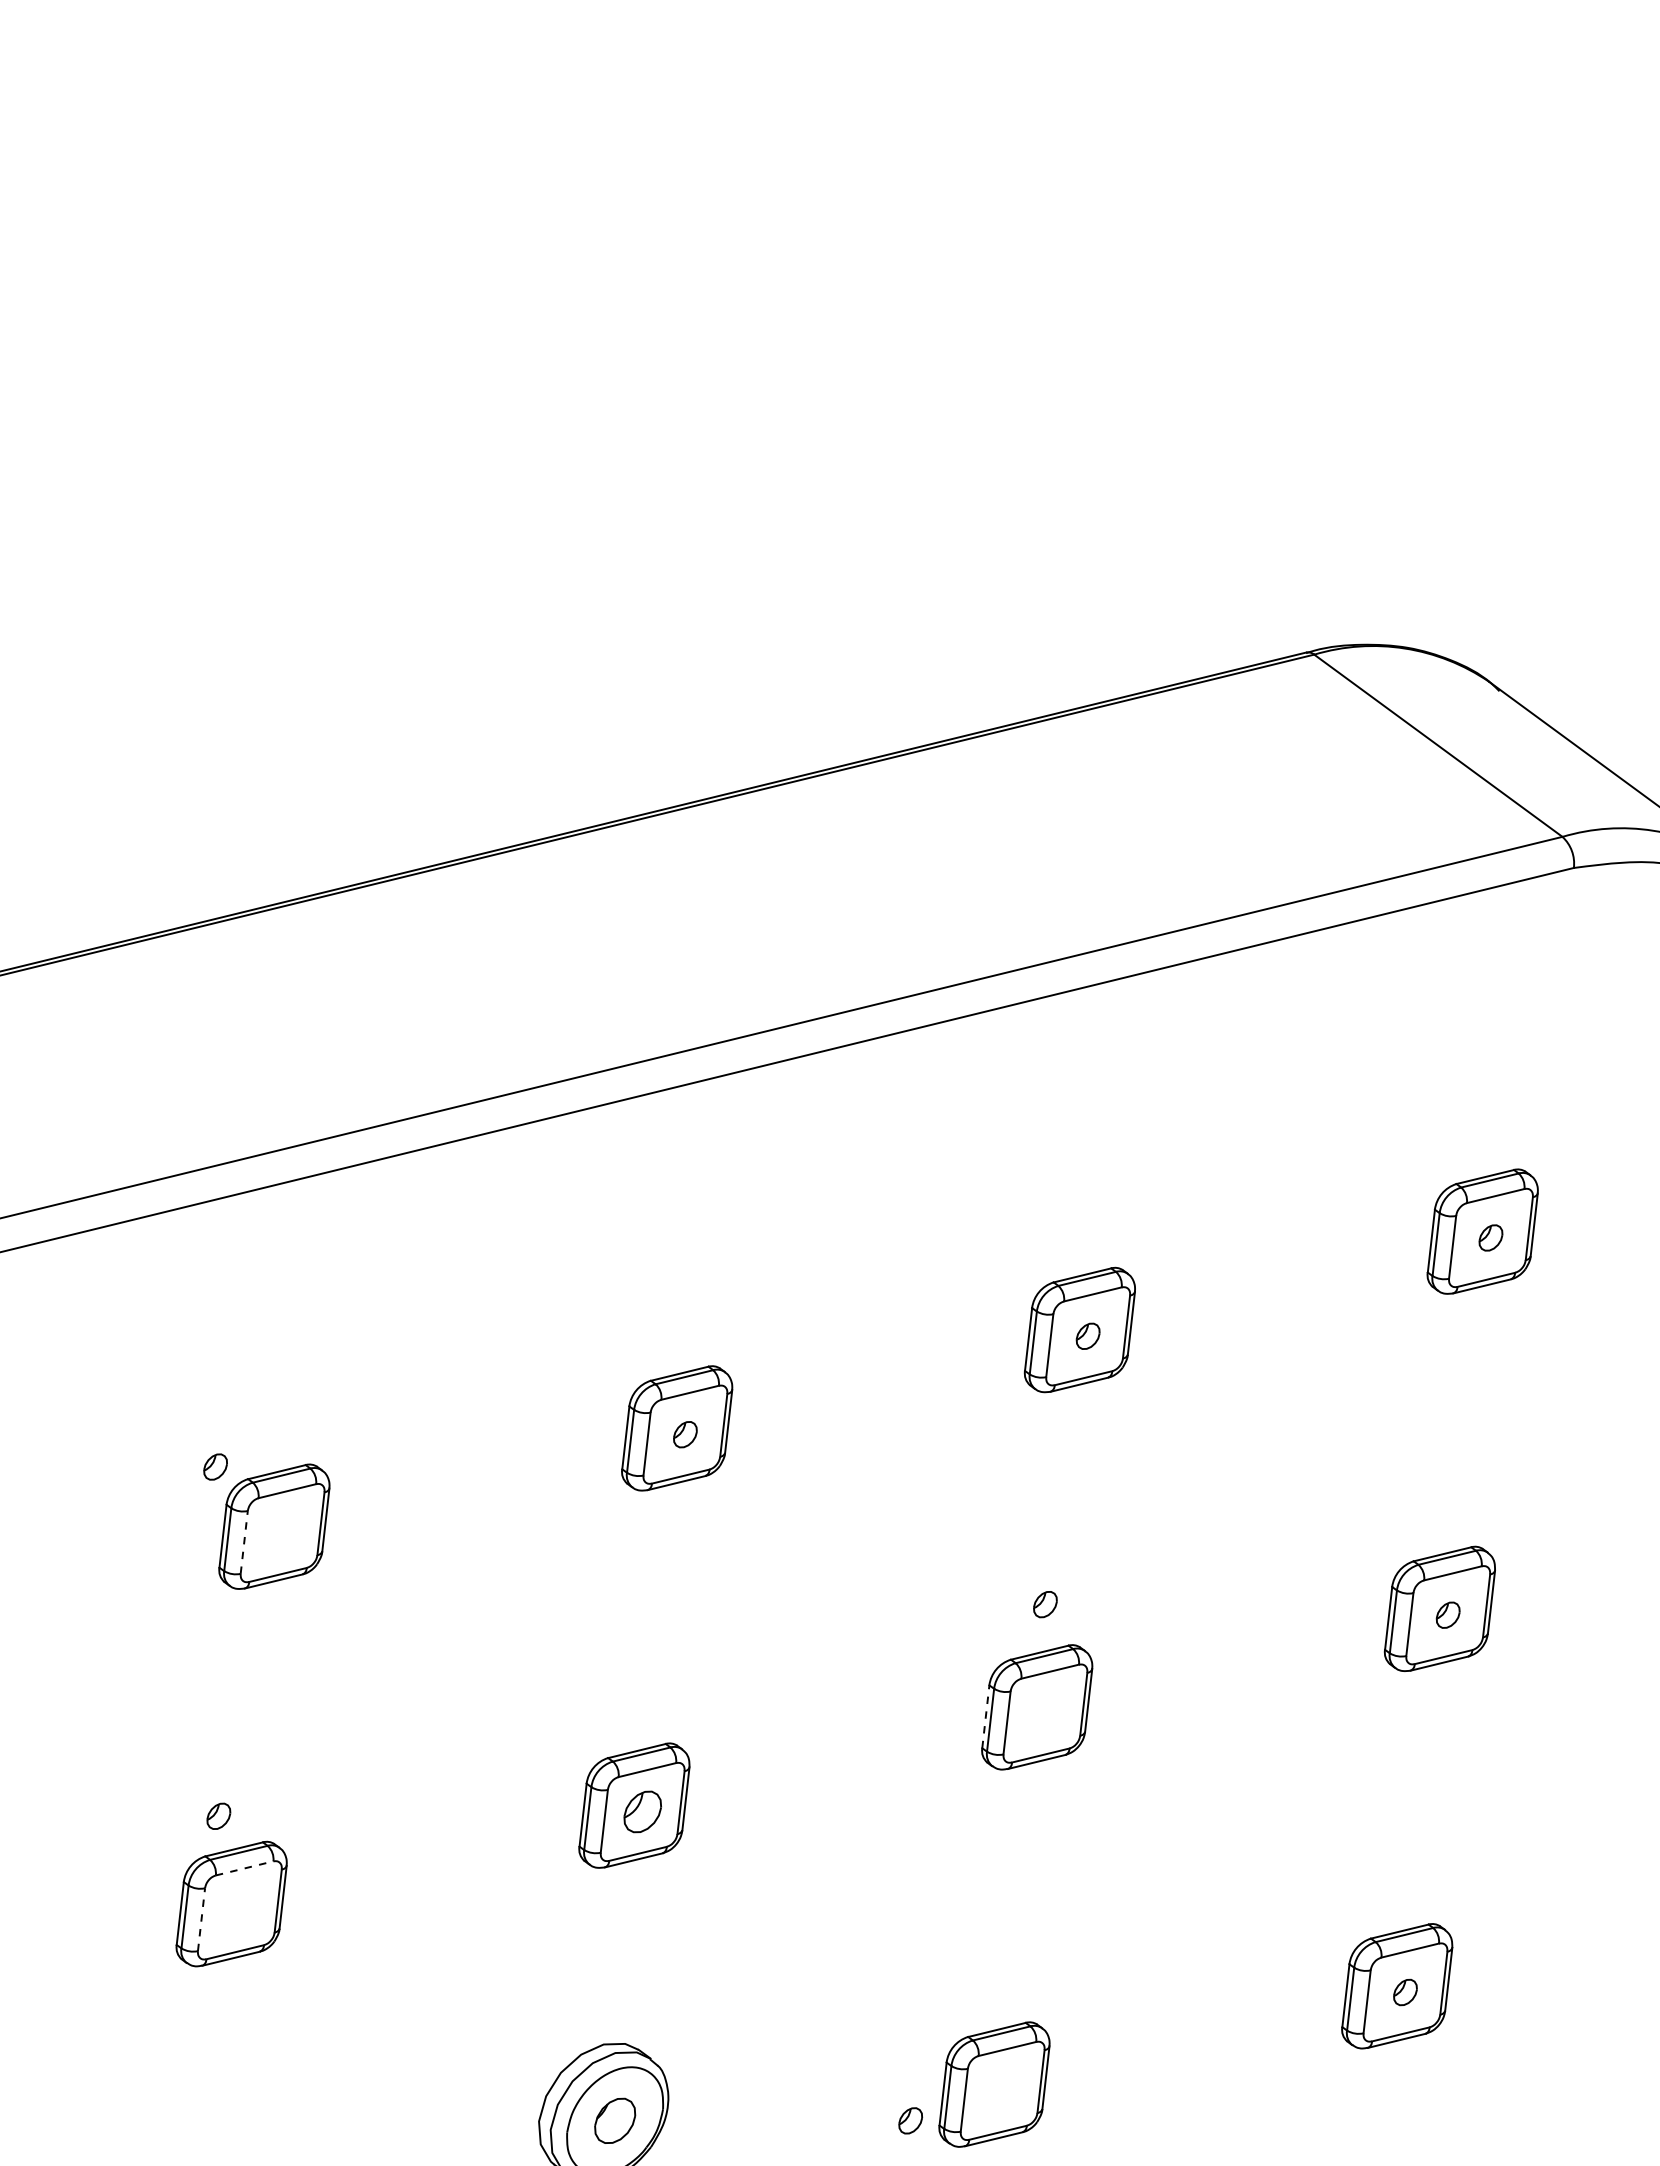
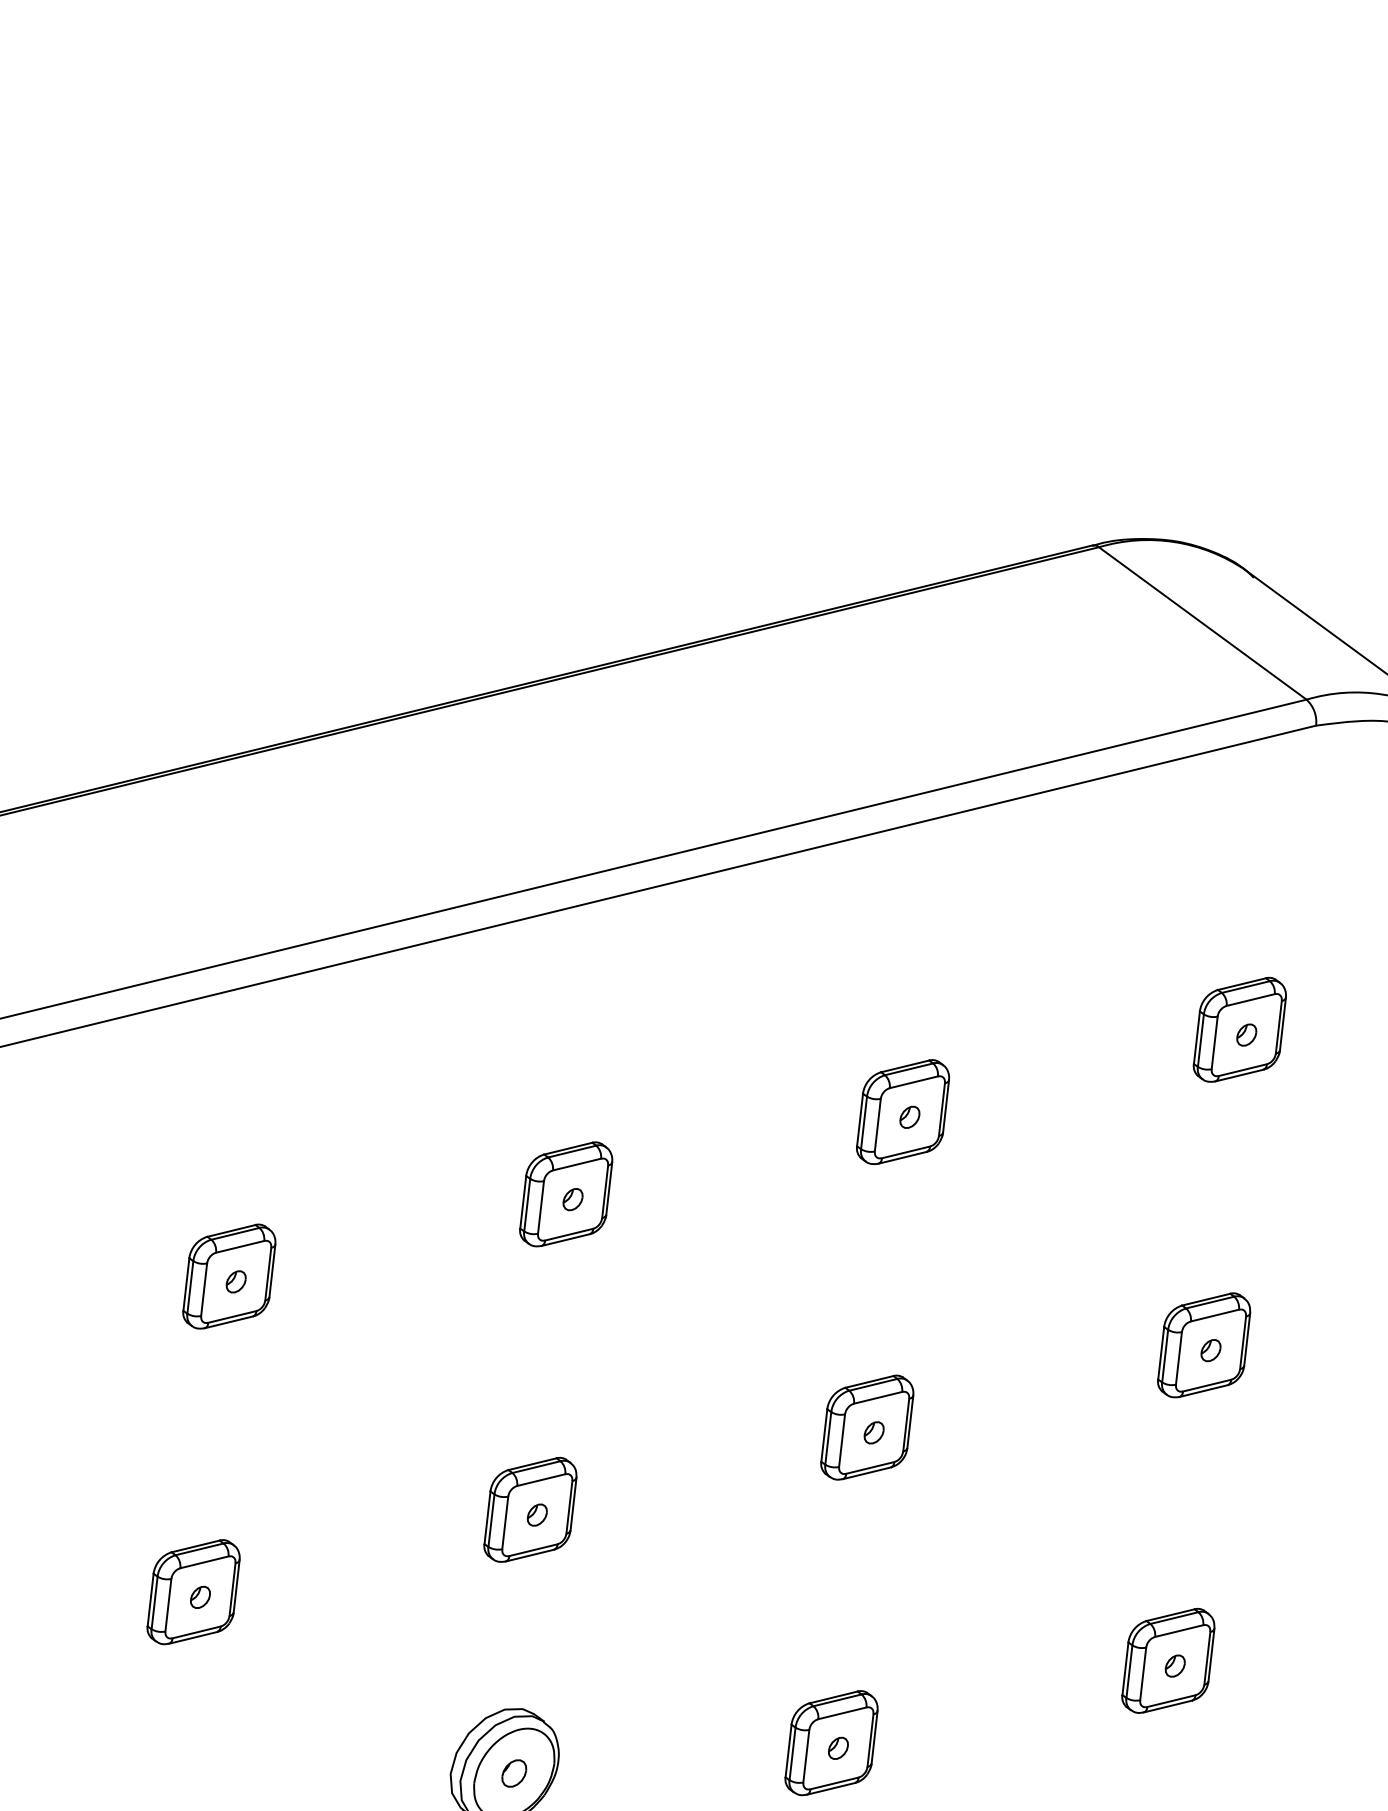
part: (215, 1466) -> (236, 1281), moved
line: (244, 1542) -> (204, 1289), dashed -> solid
part: (1045, 1604) -> (874, 1432), moved
line: (985, 1716) -> (824, 1435), dashed -> solid
part: (642, 1811) -> (537, 1514), size x0.62
part: (218, 1815) -> (200, 1596), moved
line: (244, 1868) -> (204, 1562), dashed -> solid
line: (201, 1919) -> (168, 1605), dashed -> solid
part: (614, 2120) -> (513, 1773), size x0.71
part: (910, 2120) -> (838, 1748), moved

